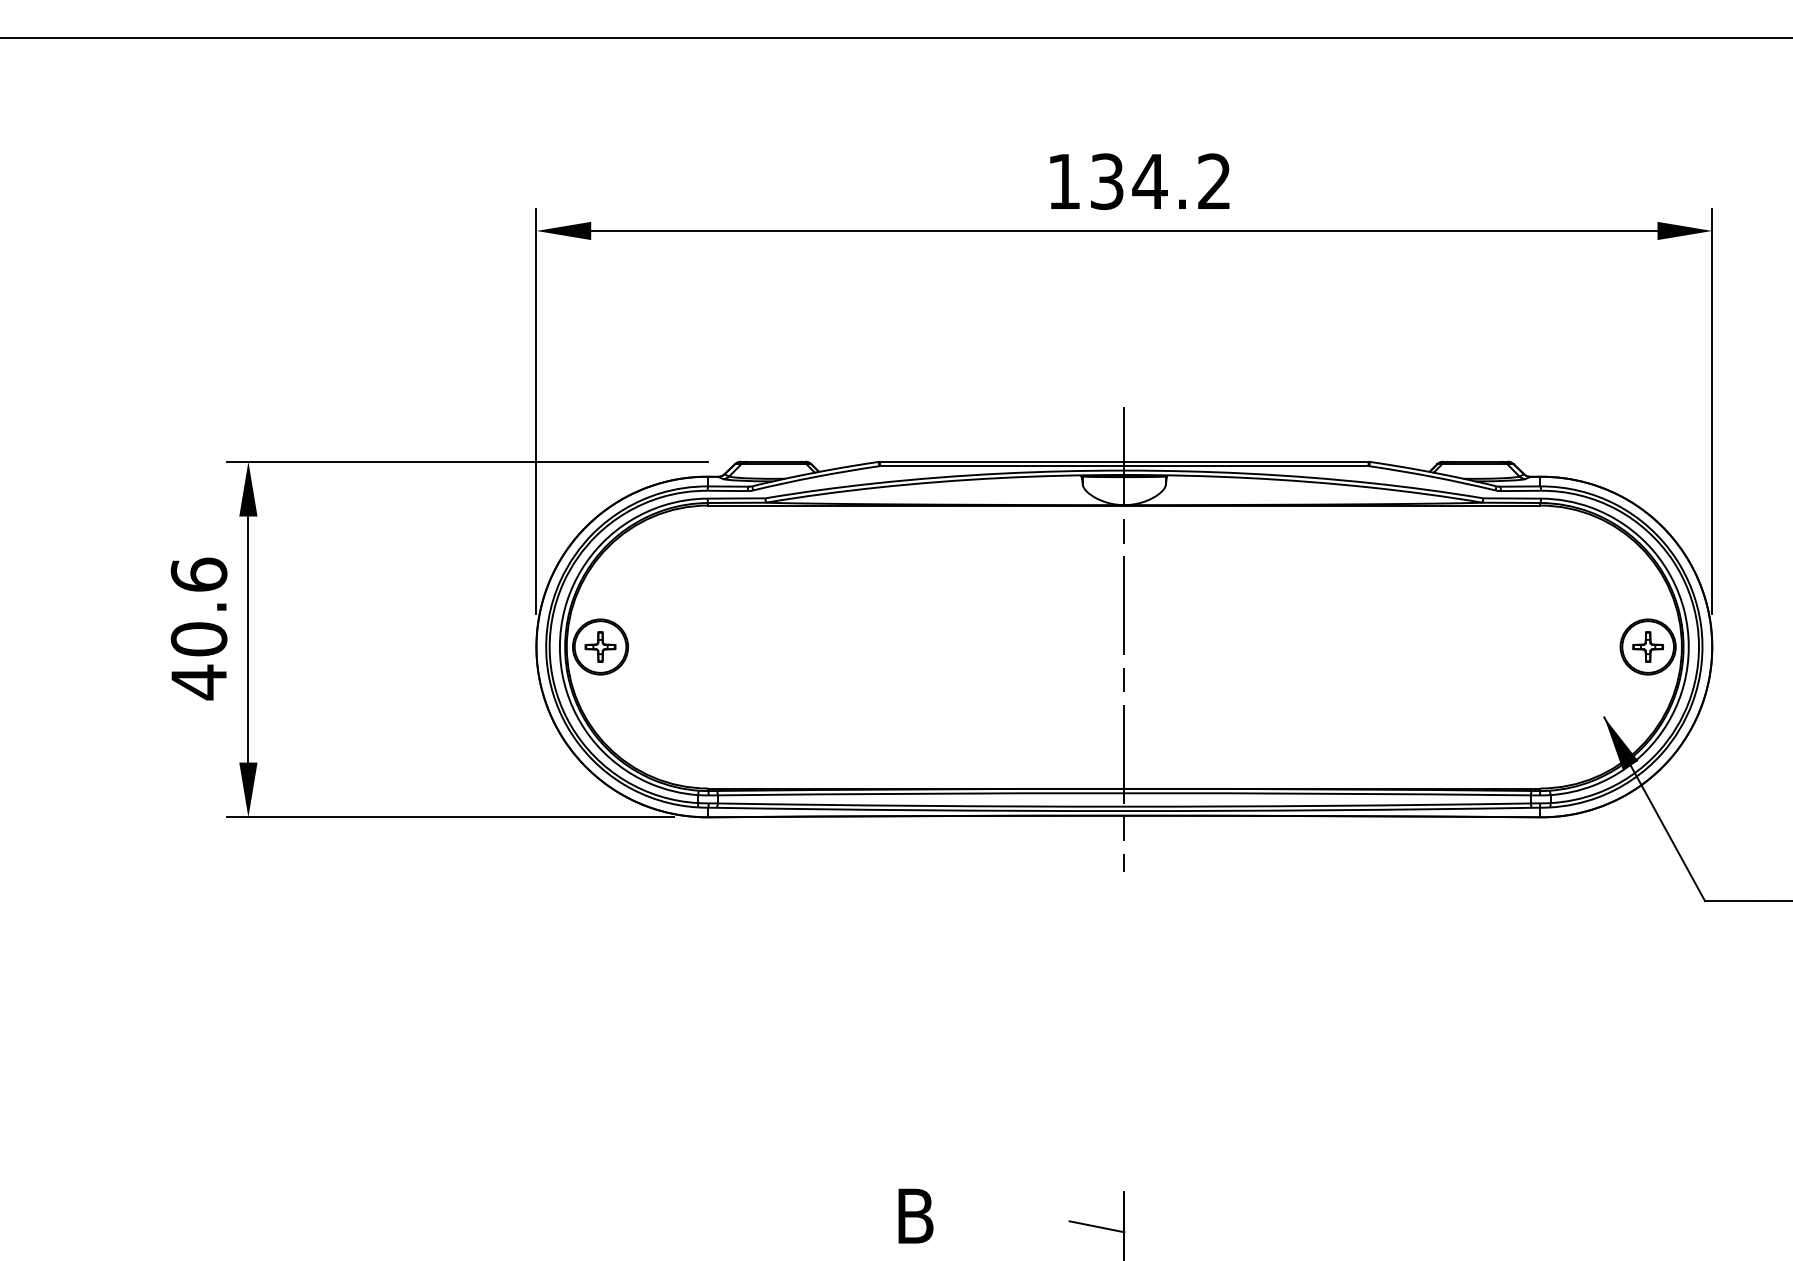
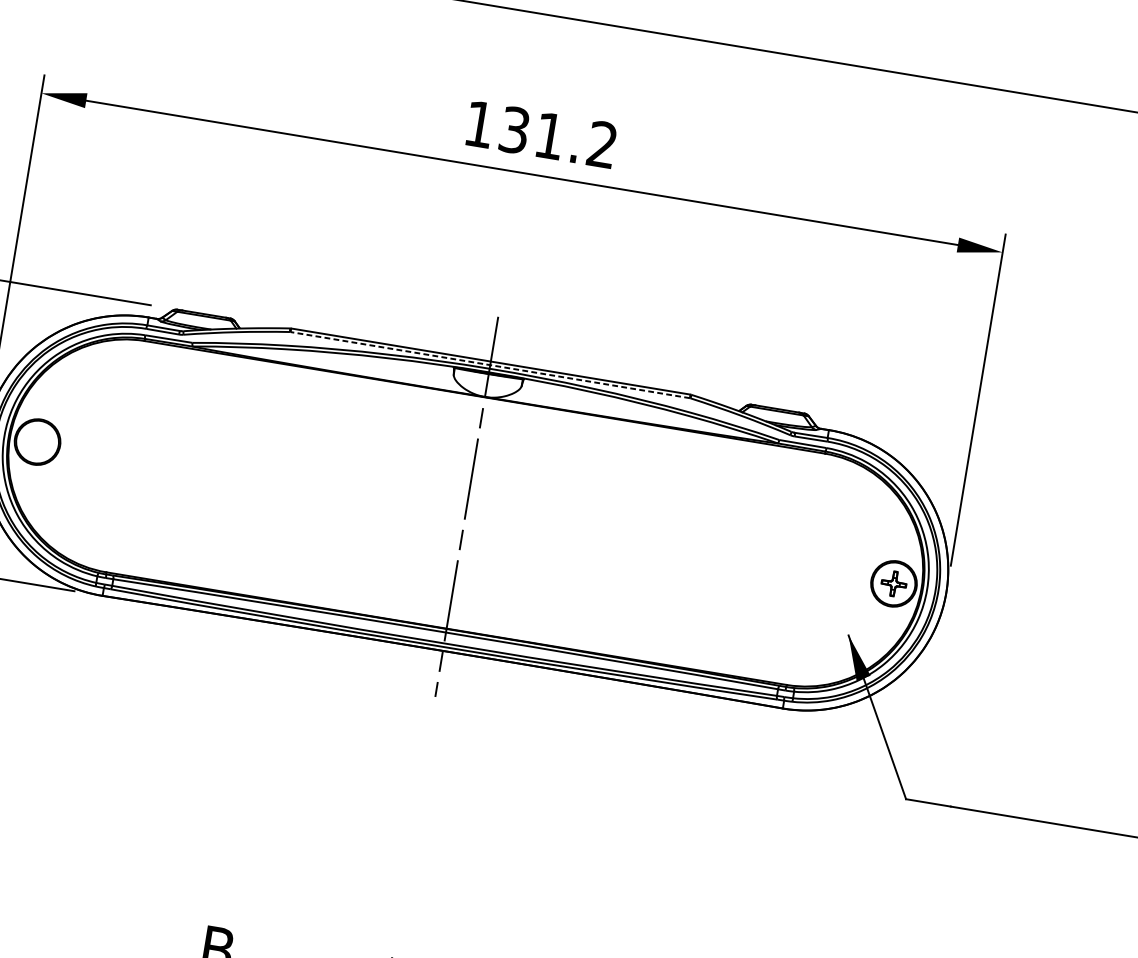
text: (1149, 181) -> (549, 135), 134.2 -> 131.2
line: (1123, 466) -> (489, 365), solid -> dashed
part: (600, 646) -> (37, 441), removed

